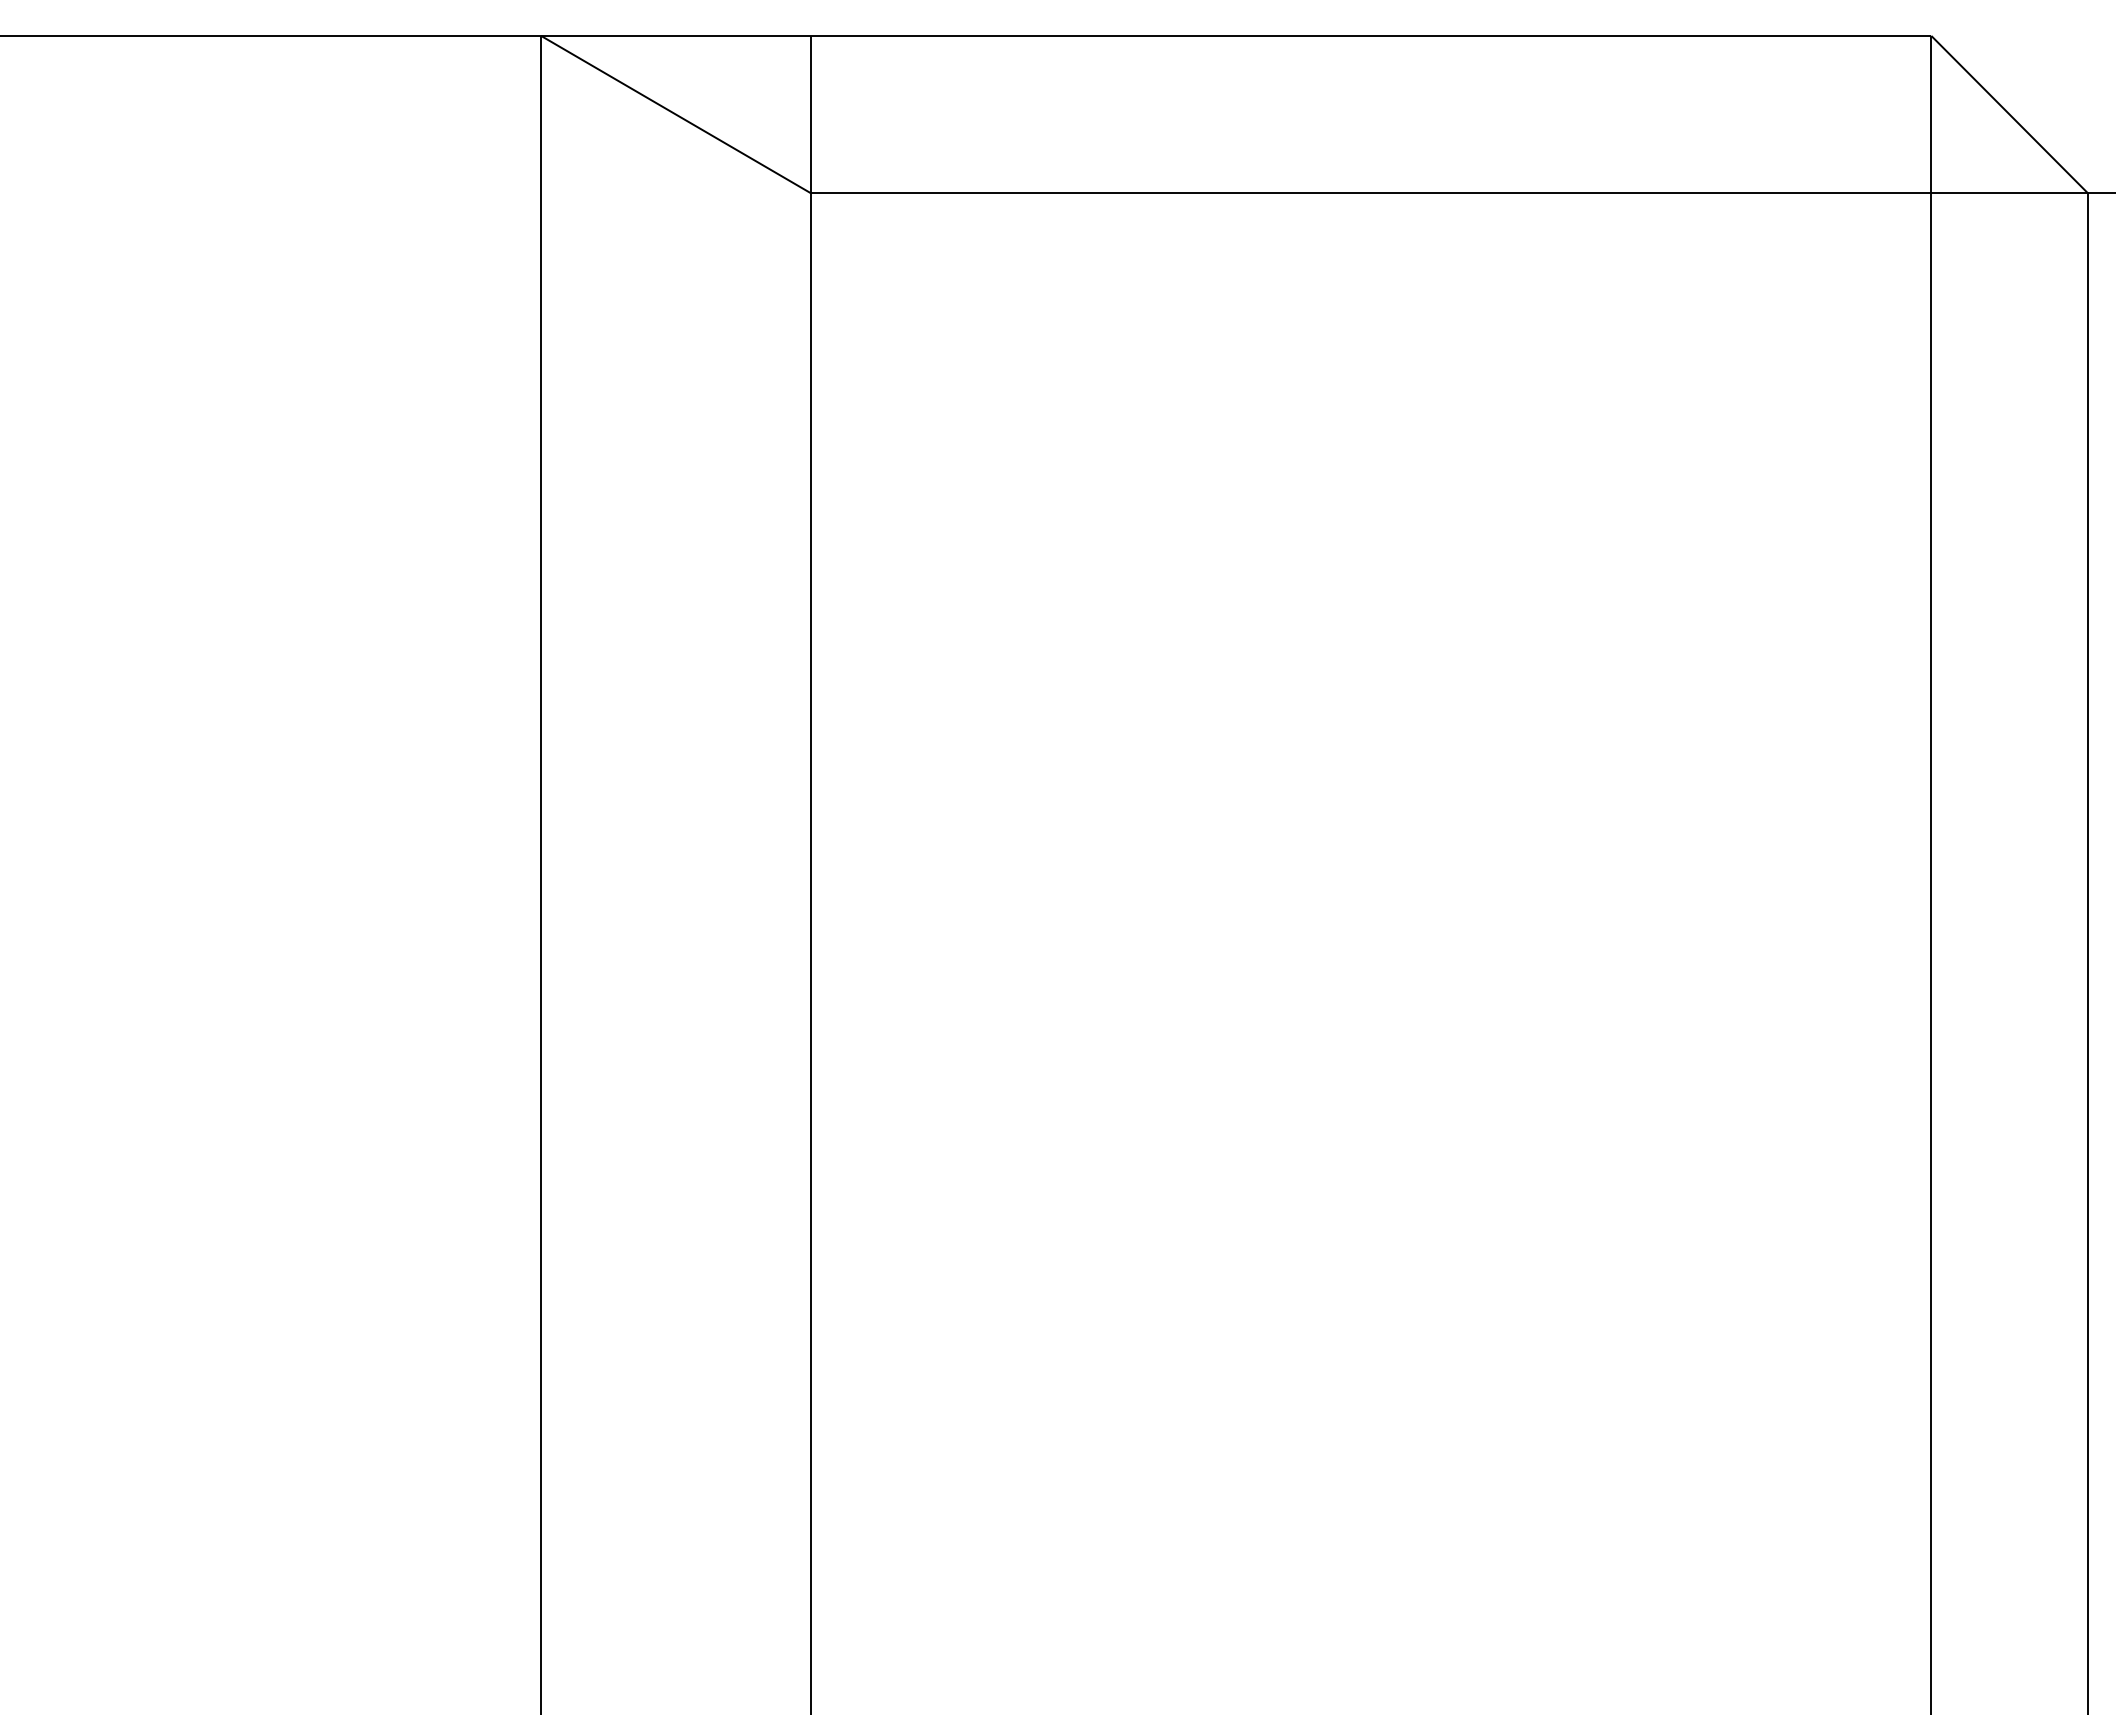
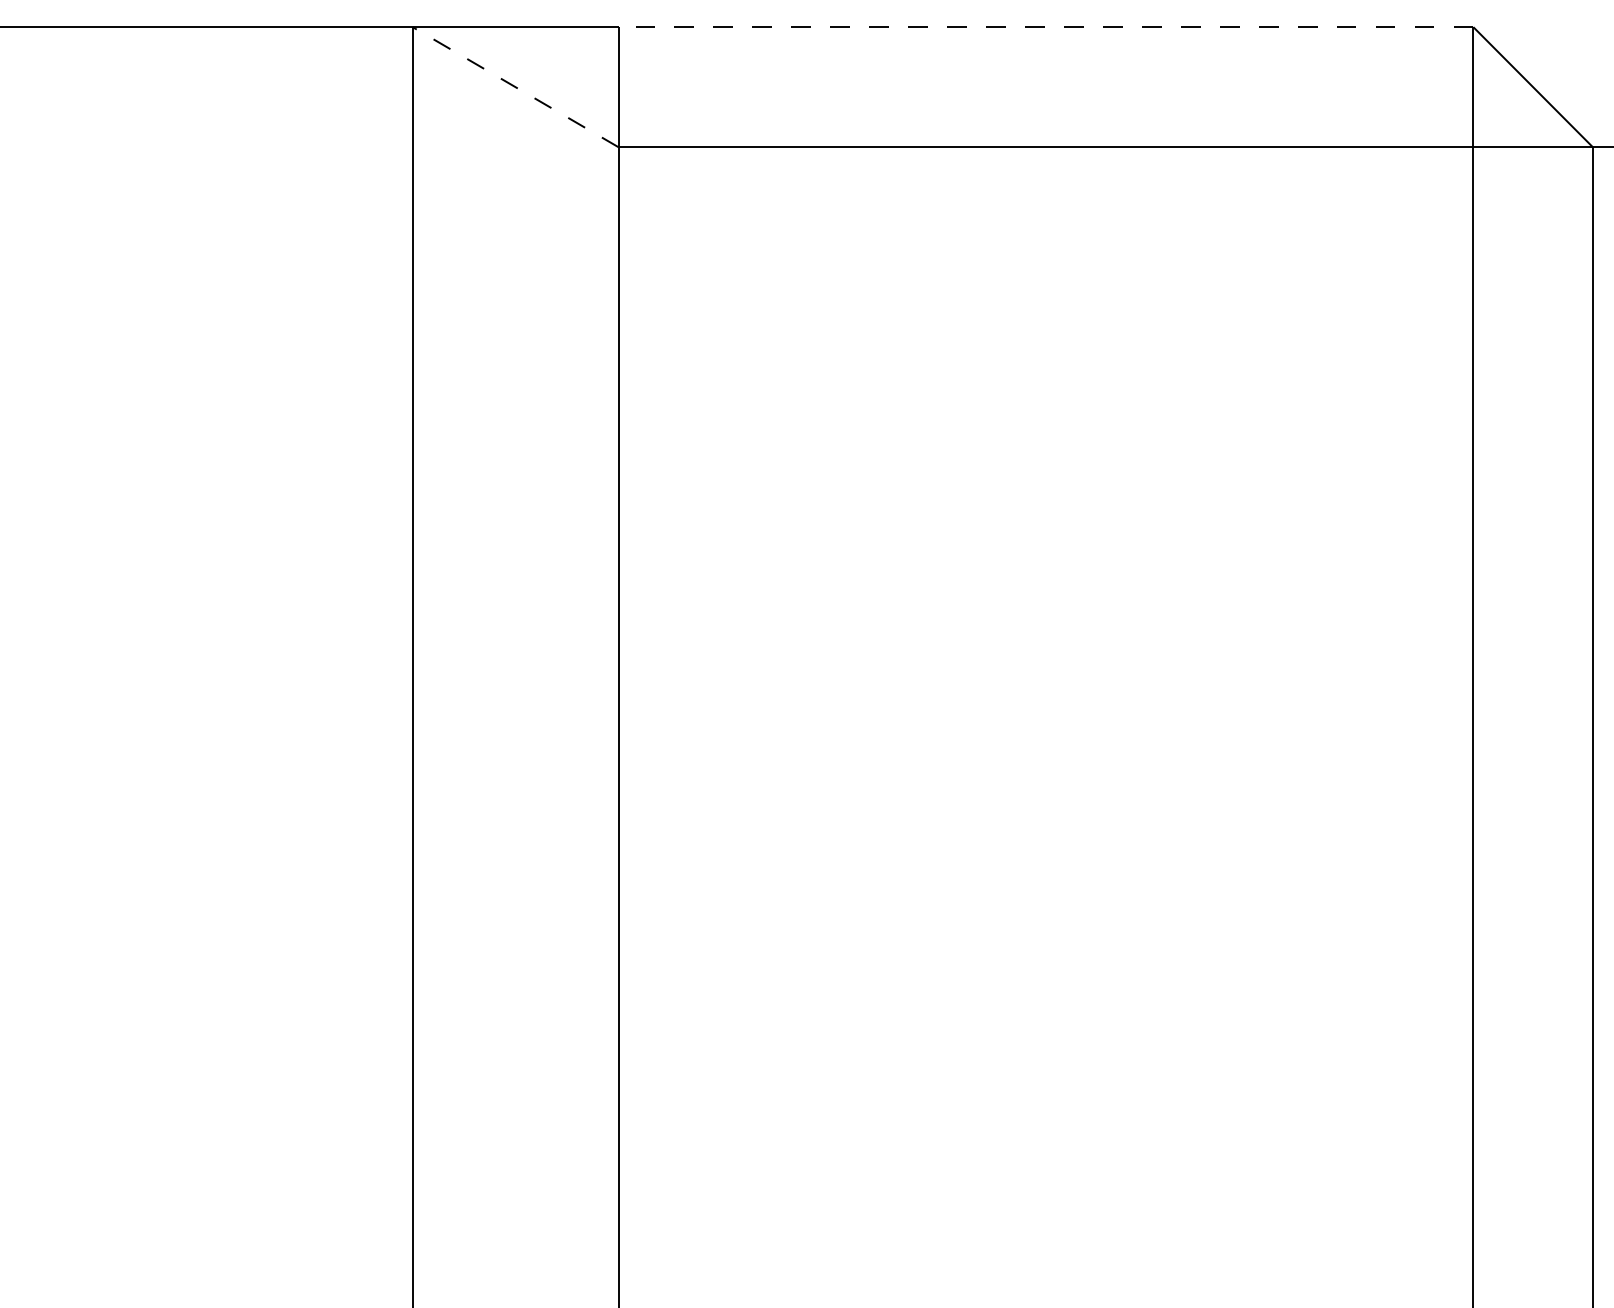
line: (1370, 35) -> (1045, 26), solid -> dashed
line: (675, 114) -> (515, 87), solid -> dashed

